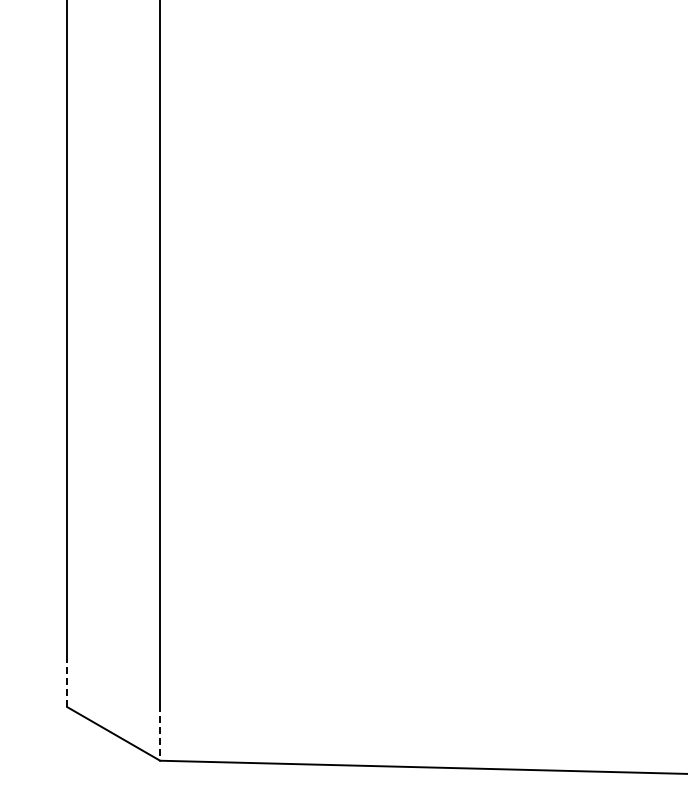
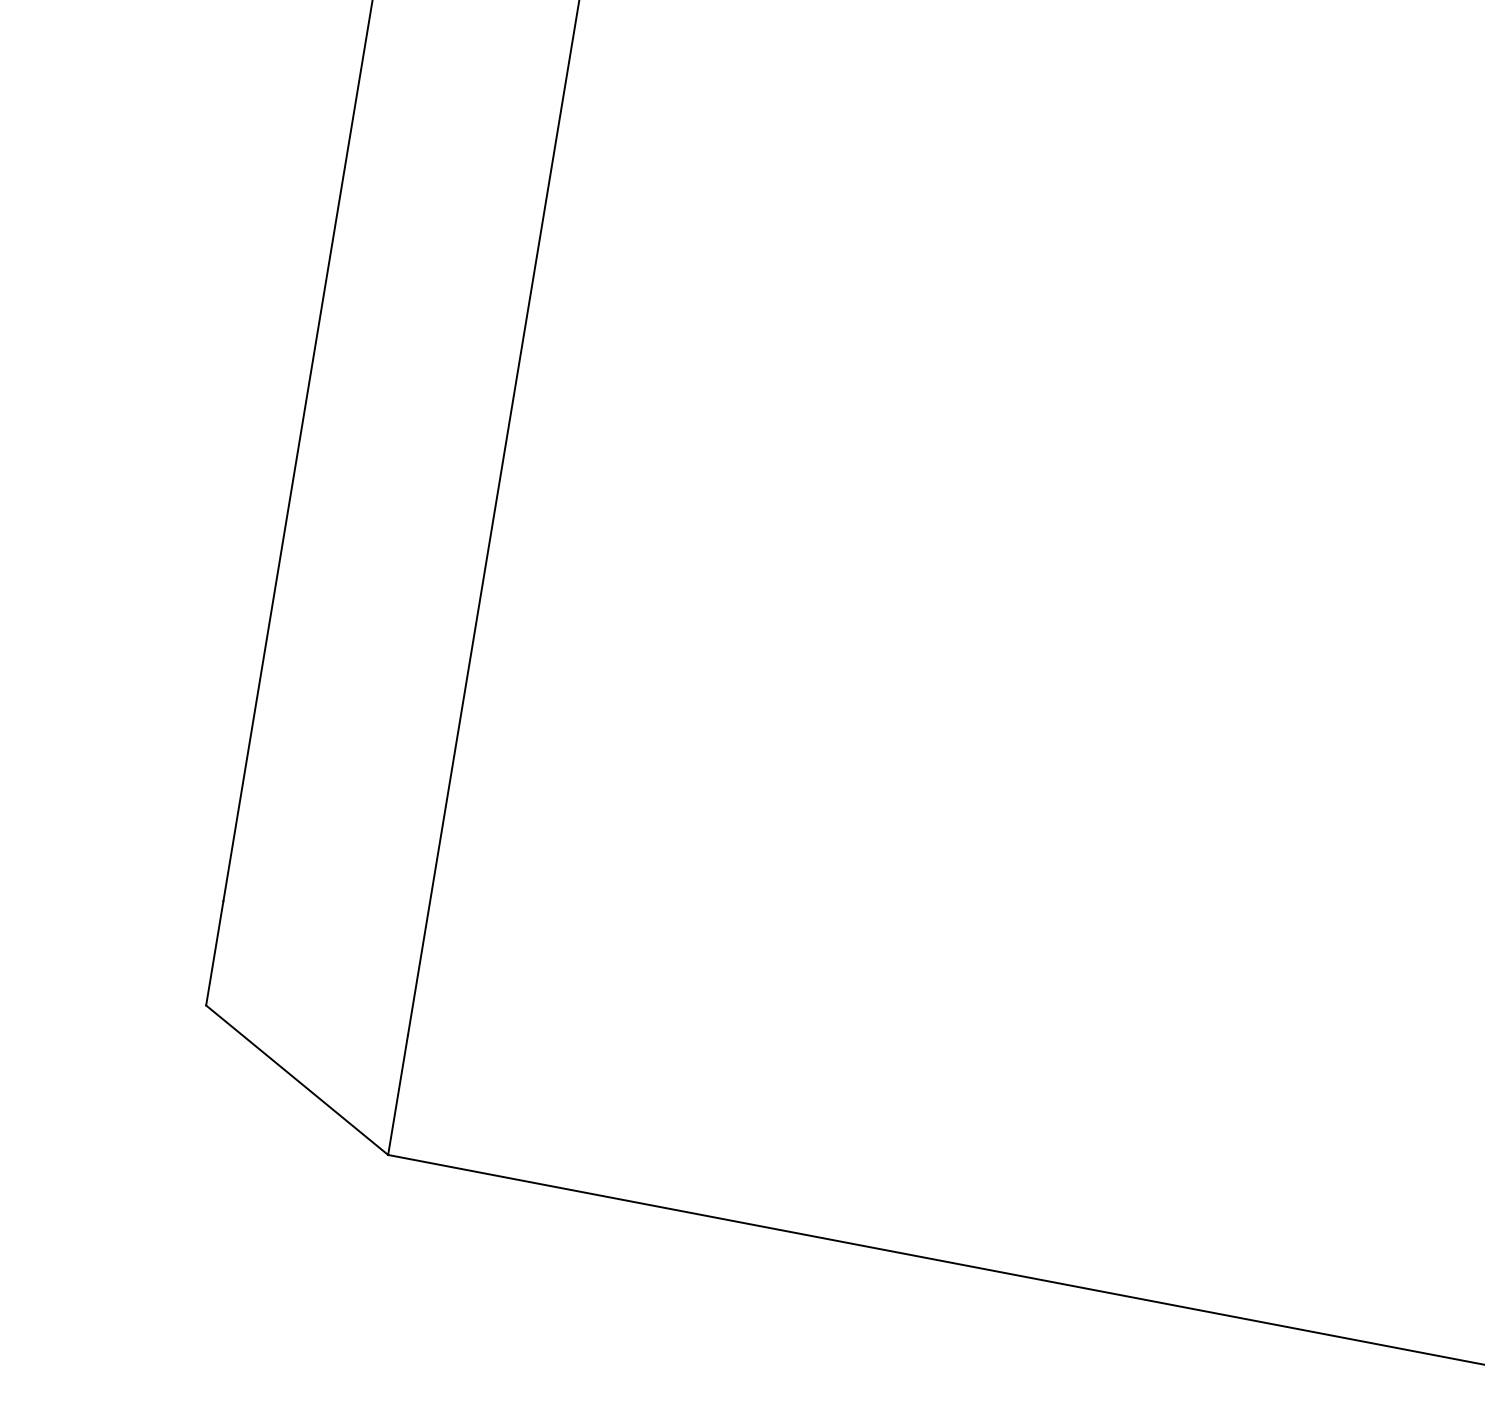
line: (67, 682) -> (215, 952), dashed -> solid
line: (160, 733) -> (398, 1096), dashed -> solid

